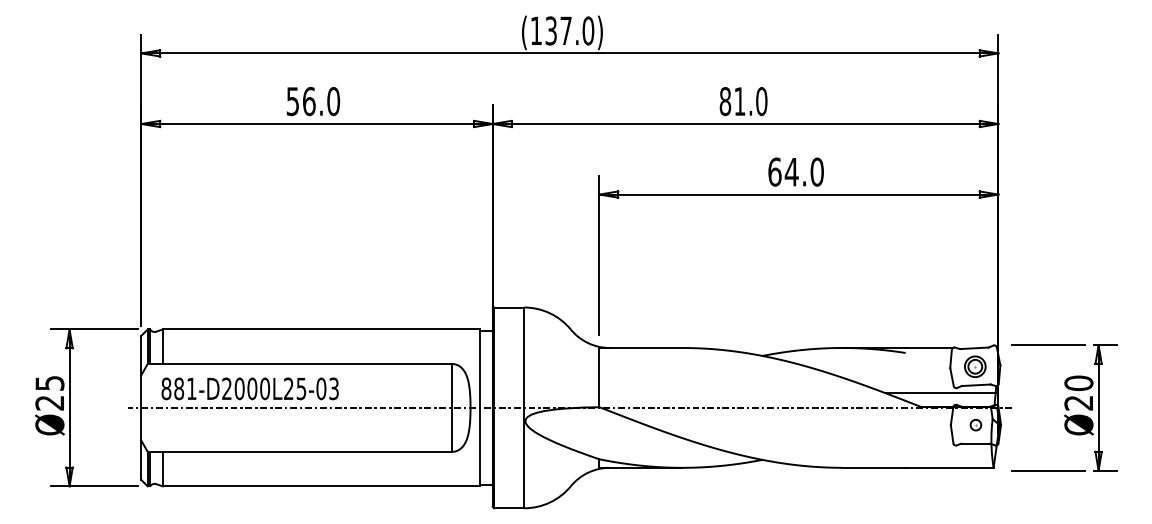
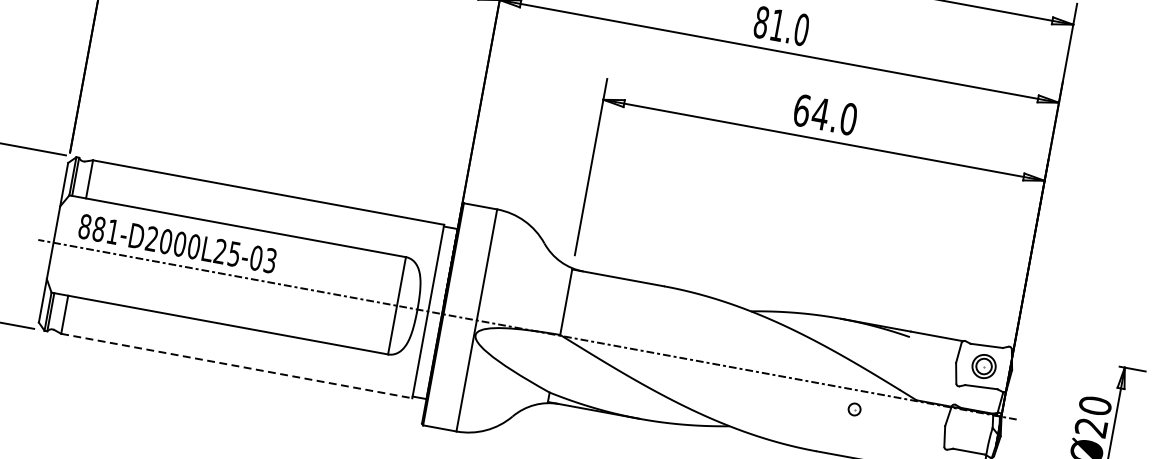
line: (1048, 345) -> (1069, 357), removed
line: (940, 393) -> (940, 389), removed
part: (975, 425) -> (854, 409), moved
line: (321, 486) -> (236, 366), solid -> dashed

